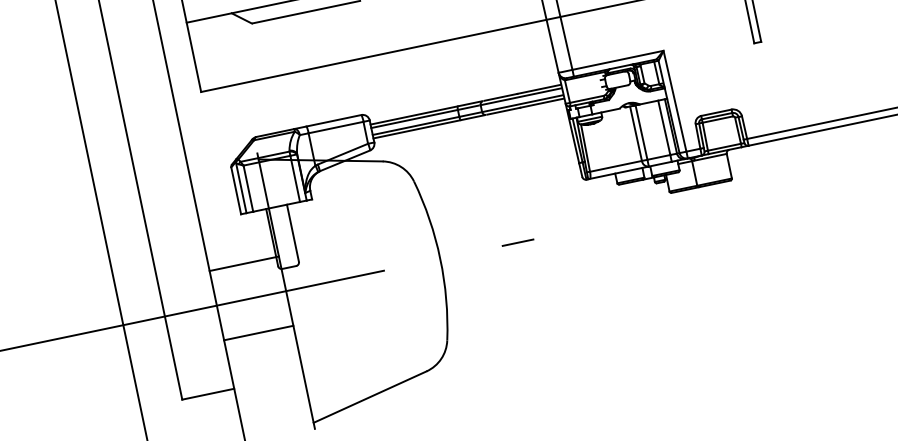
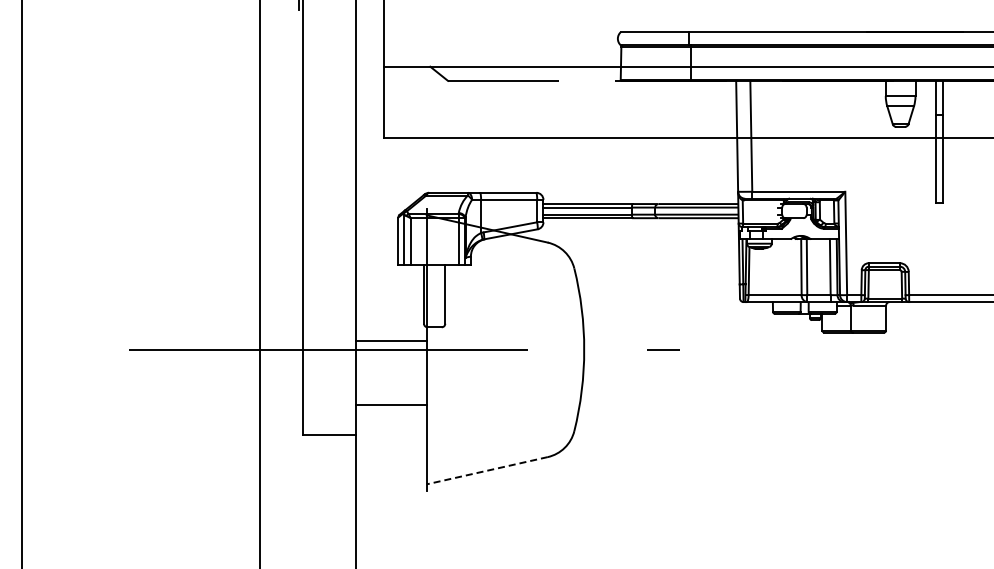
line: (243, 263) -> (390, 341), moved
line: (257, 333) -> (390, 405), moved
line: (369, 397) -> (486, 470), solid -> dashed

